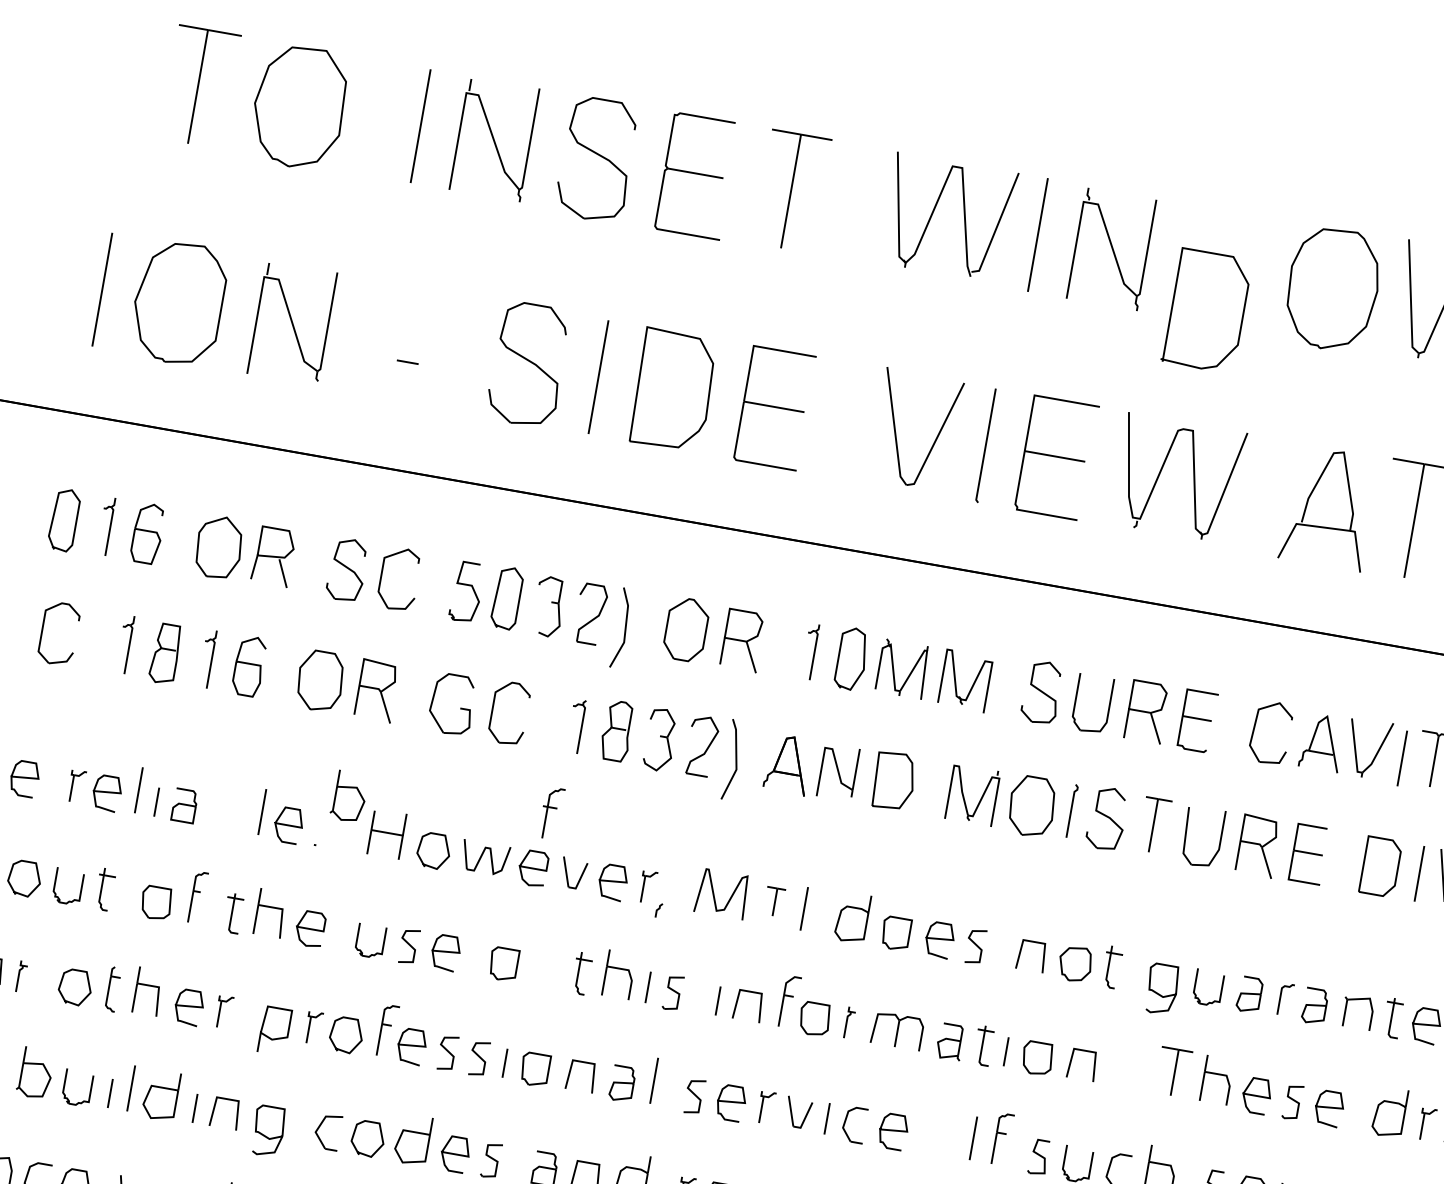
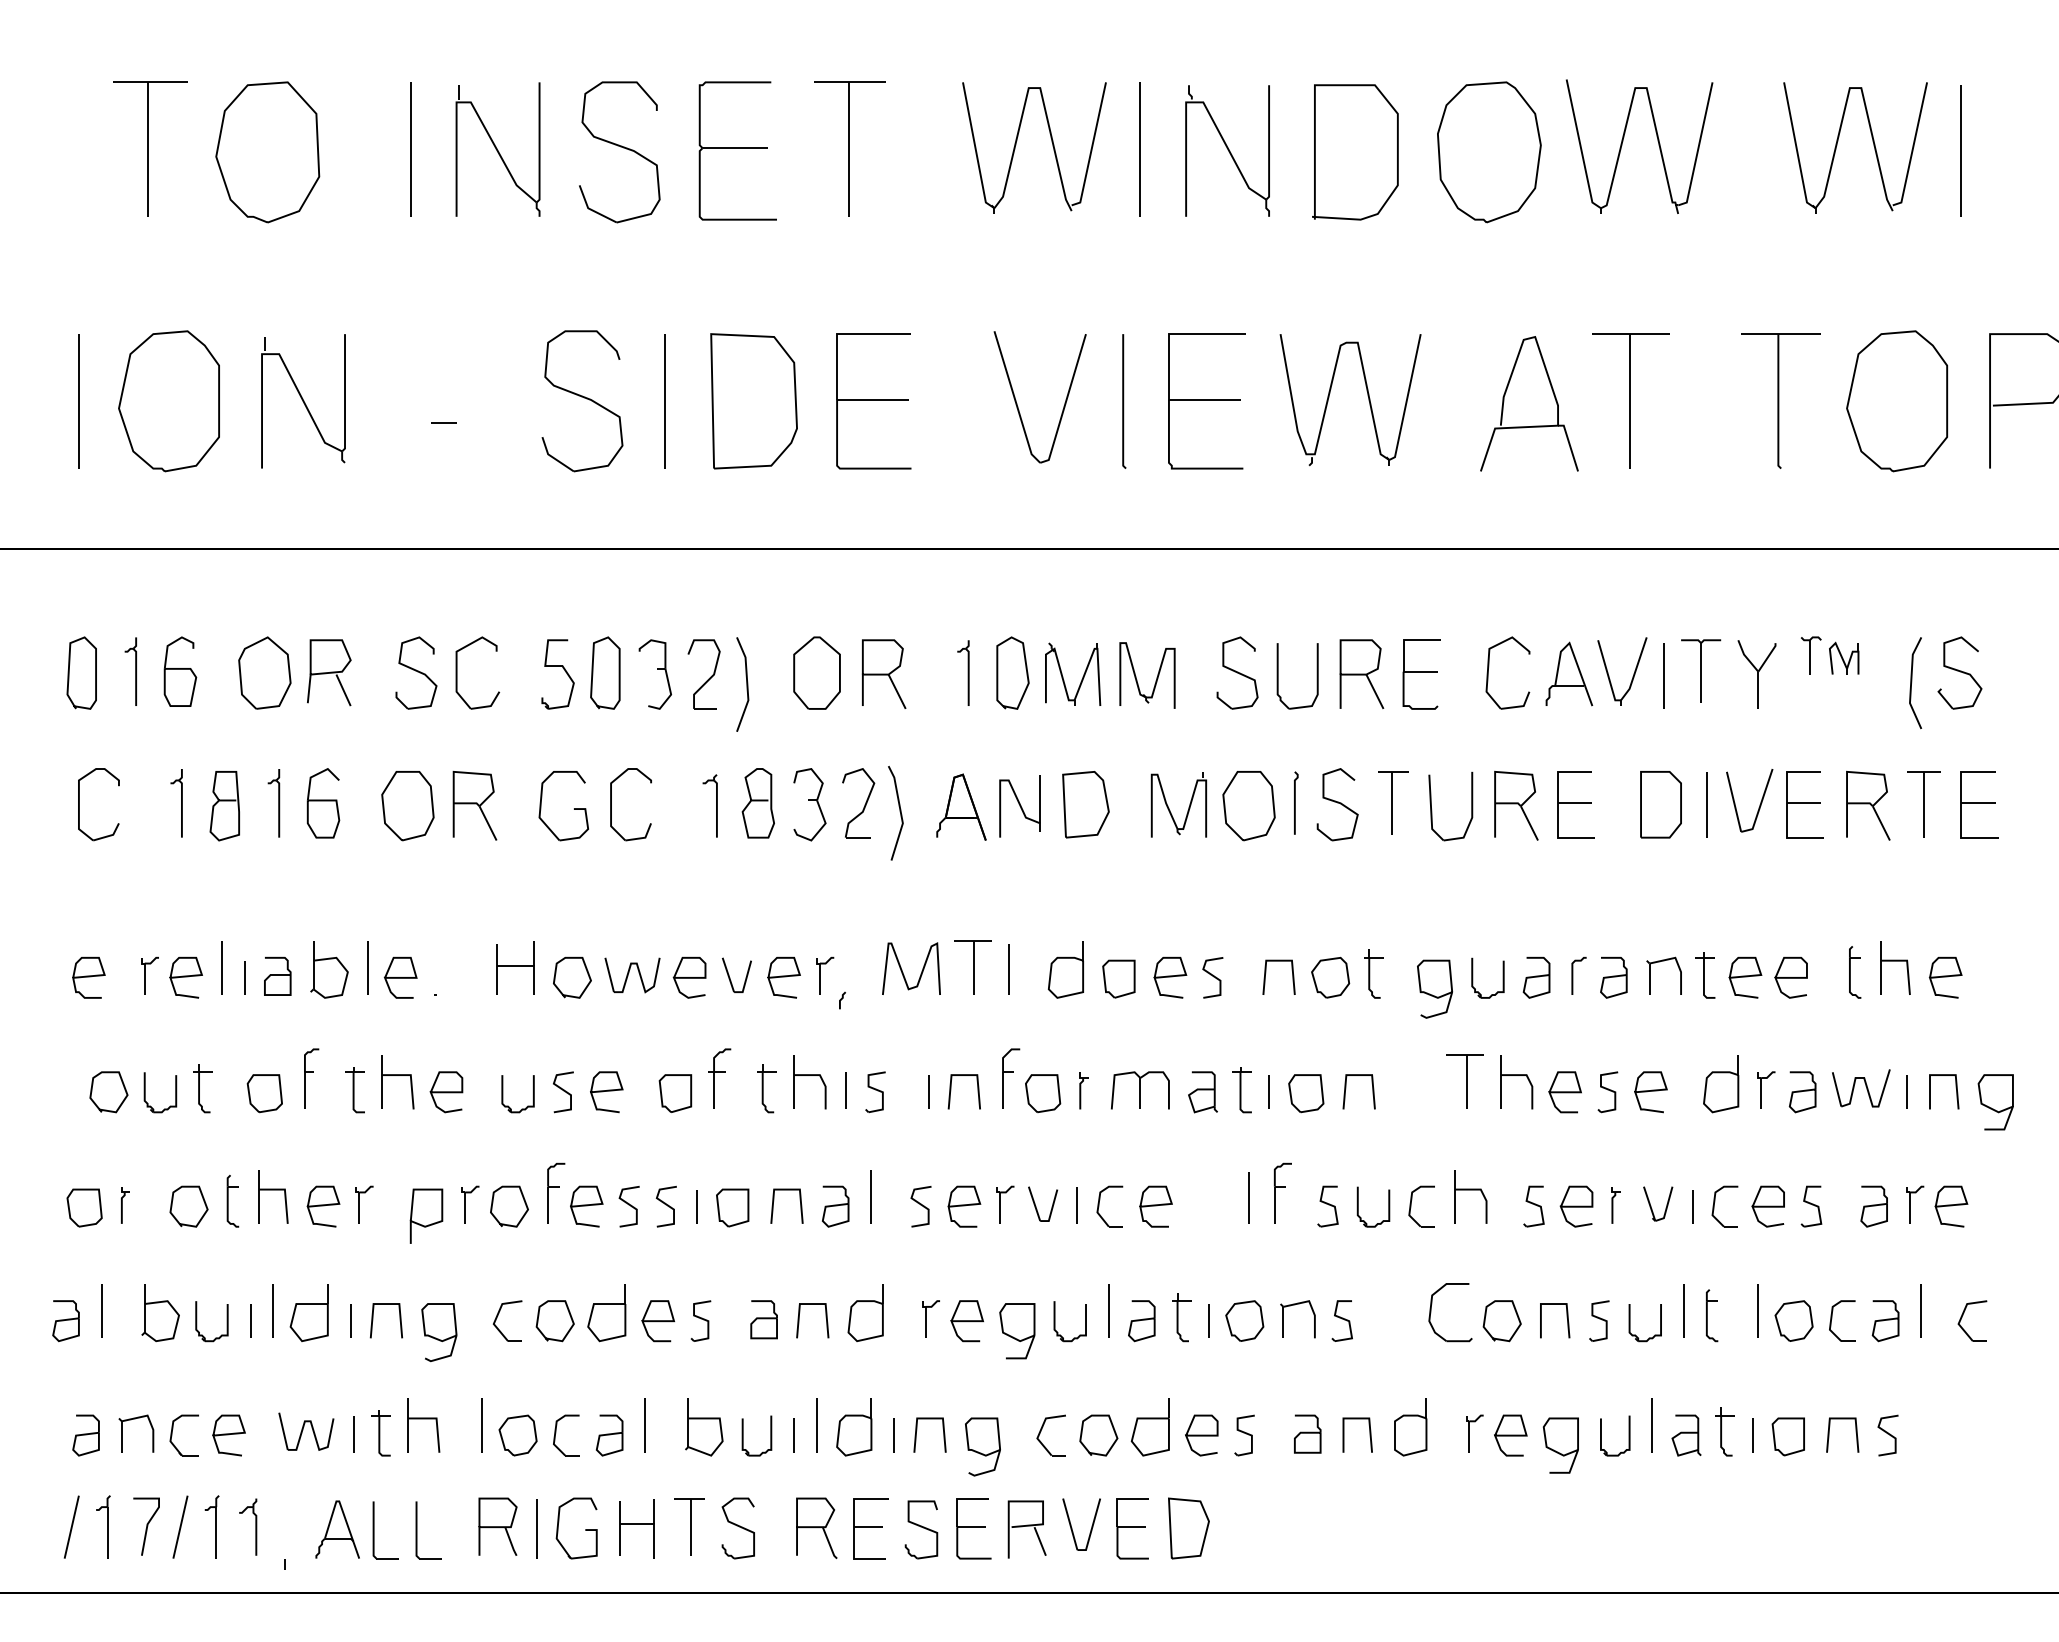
curve: (1173, 305) -> (1315, 152), moved
part: (349, 796) -> (329, 969), moved
part: (551, 813) -> (719, 1078), moved
part: (773, 901) -> (972, 967), size x1.67

